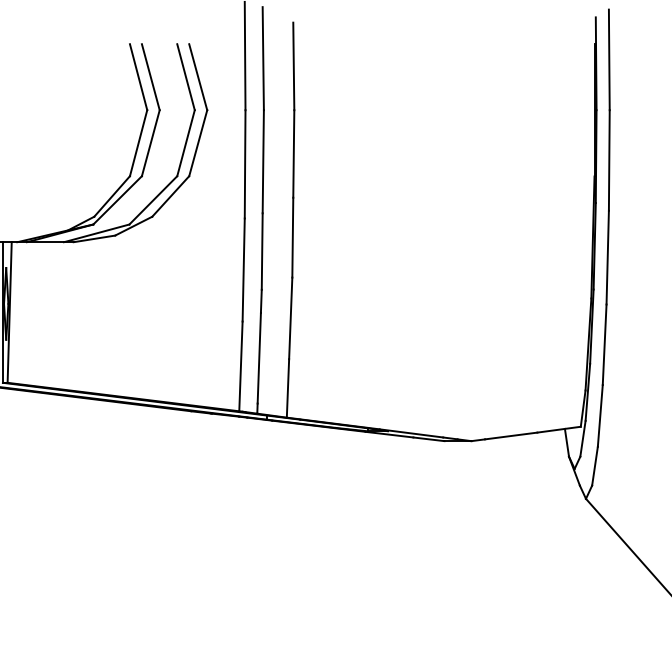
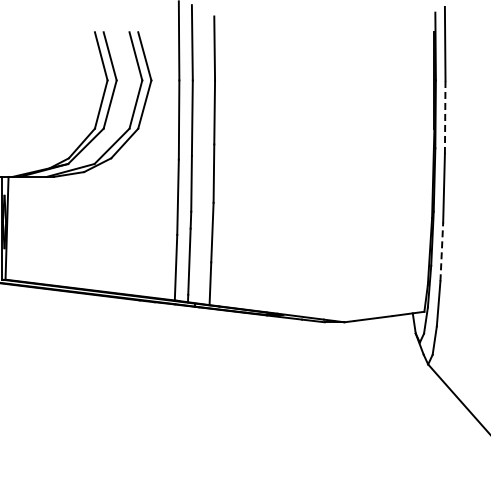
line: (609, 160) -> (445, 117), solid -> dashed
line: (604, 344) -> (441, 251), solid -> dashed

